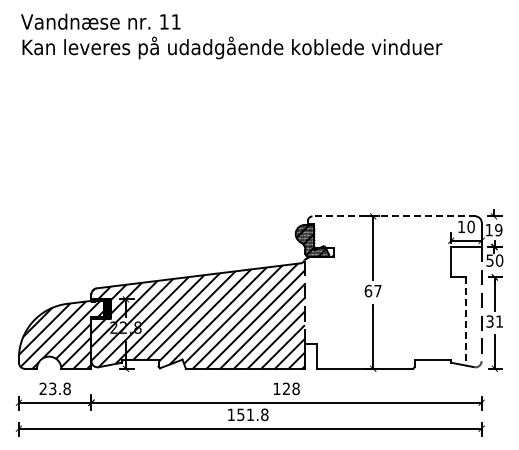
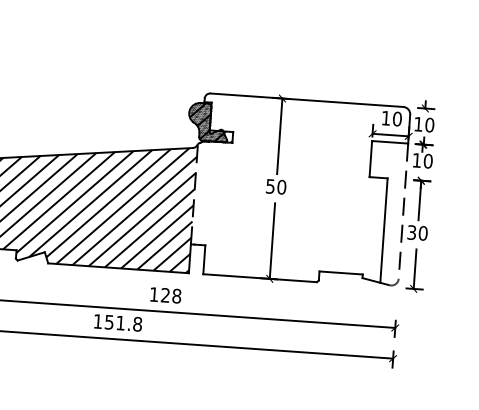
line: (394, 216) -> (307, 100), dashed -> solid
text: (498, 230) -> (429, 125), 19 -> 10
text: (489, 260) -> (416, 160), 50 -> 10
text: (372, 290) -> (275, 186), 67 -> 50
text: (499, 321) -> (423, 233), 31 -> 30
line: (466, 322) -> (383, 231), dashed -> solid

